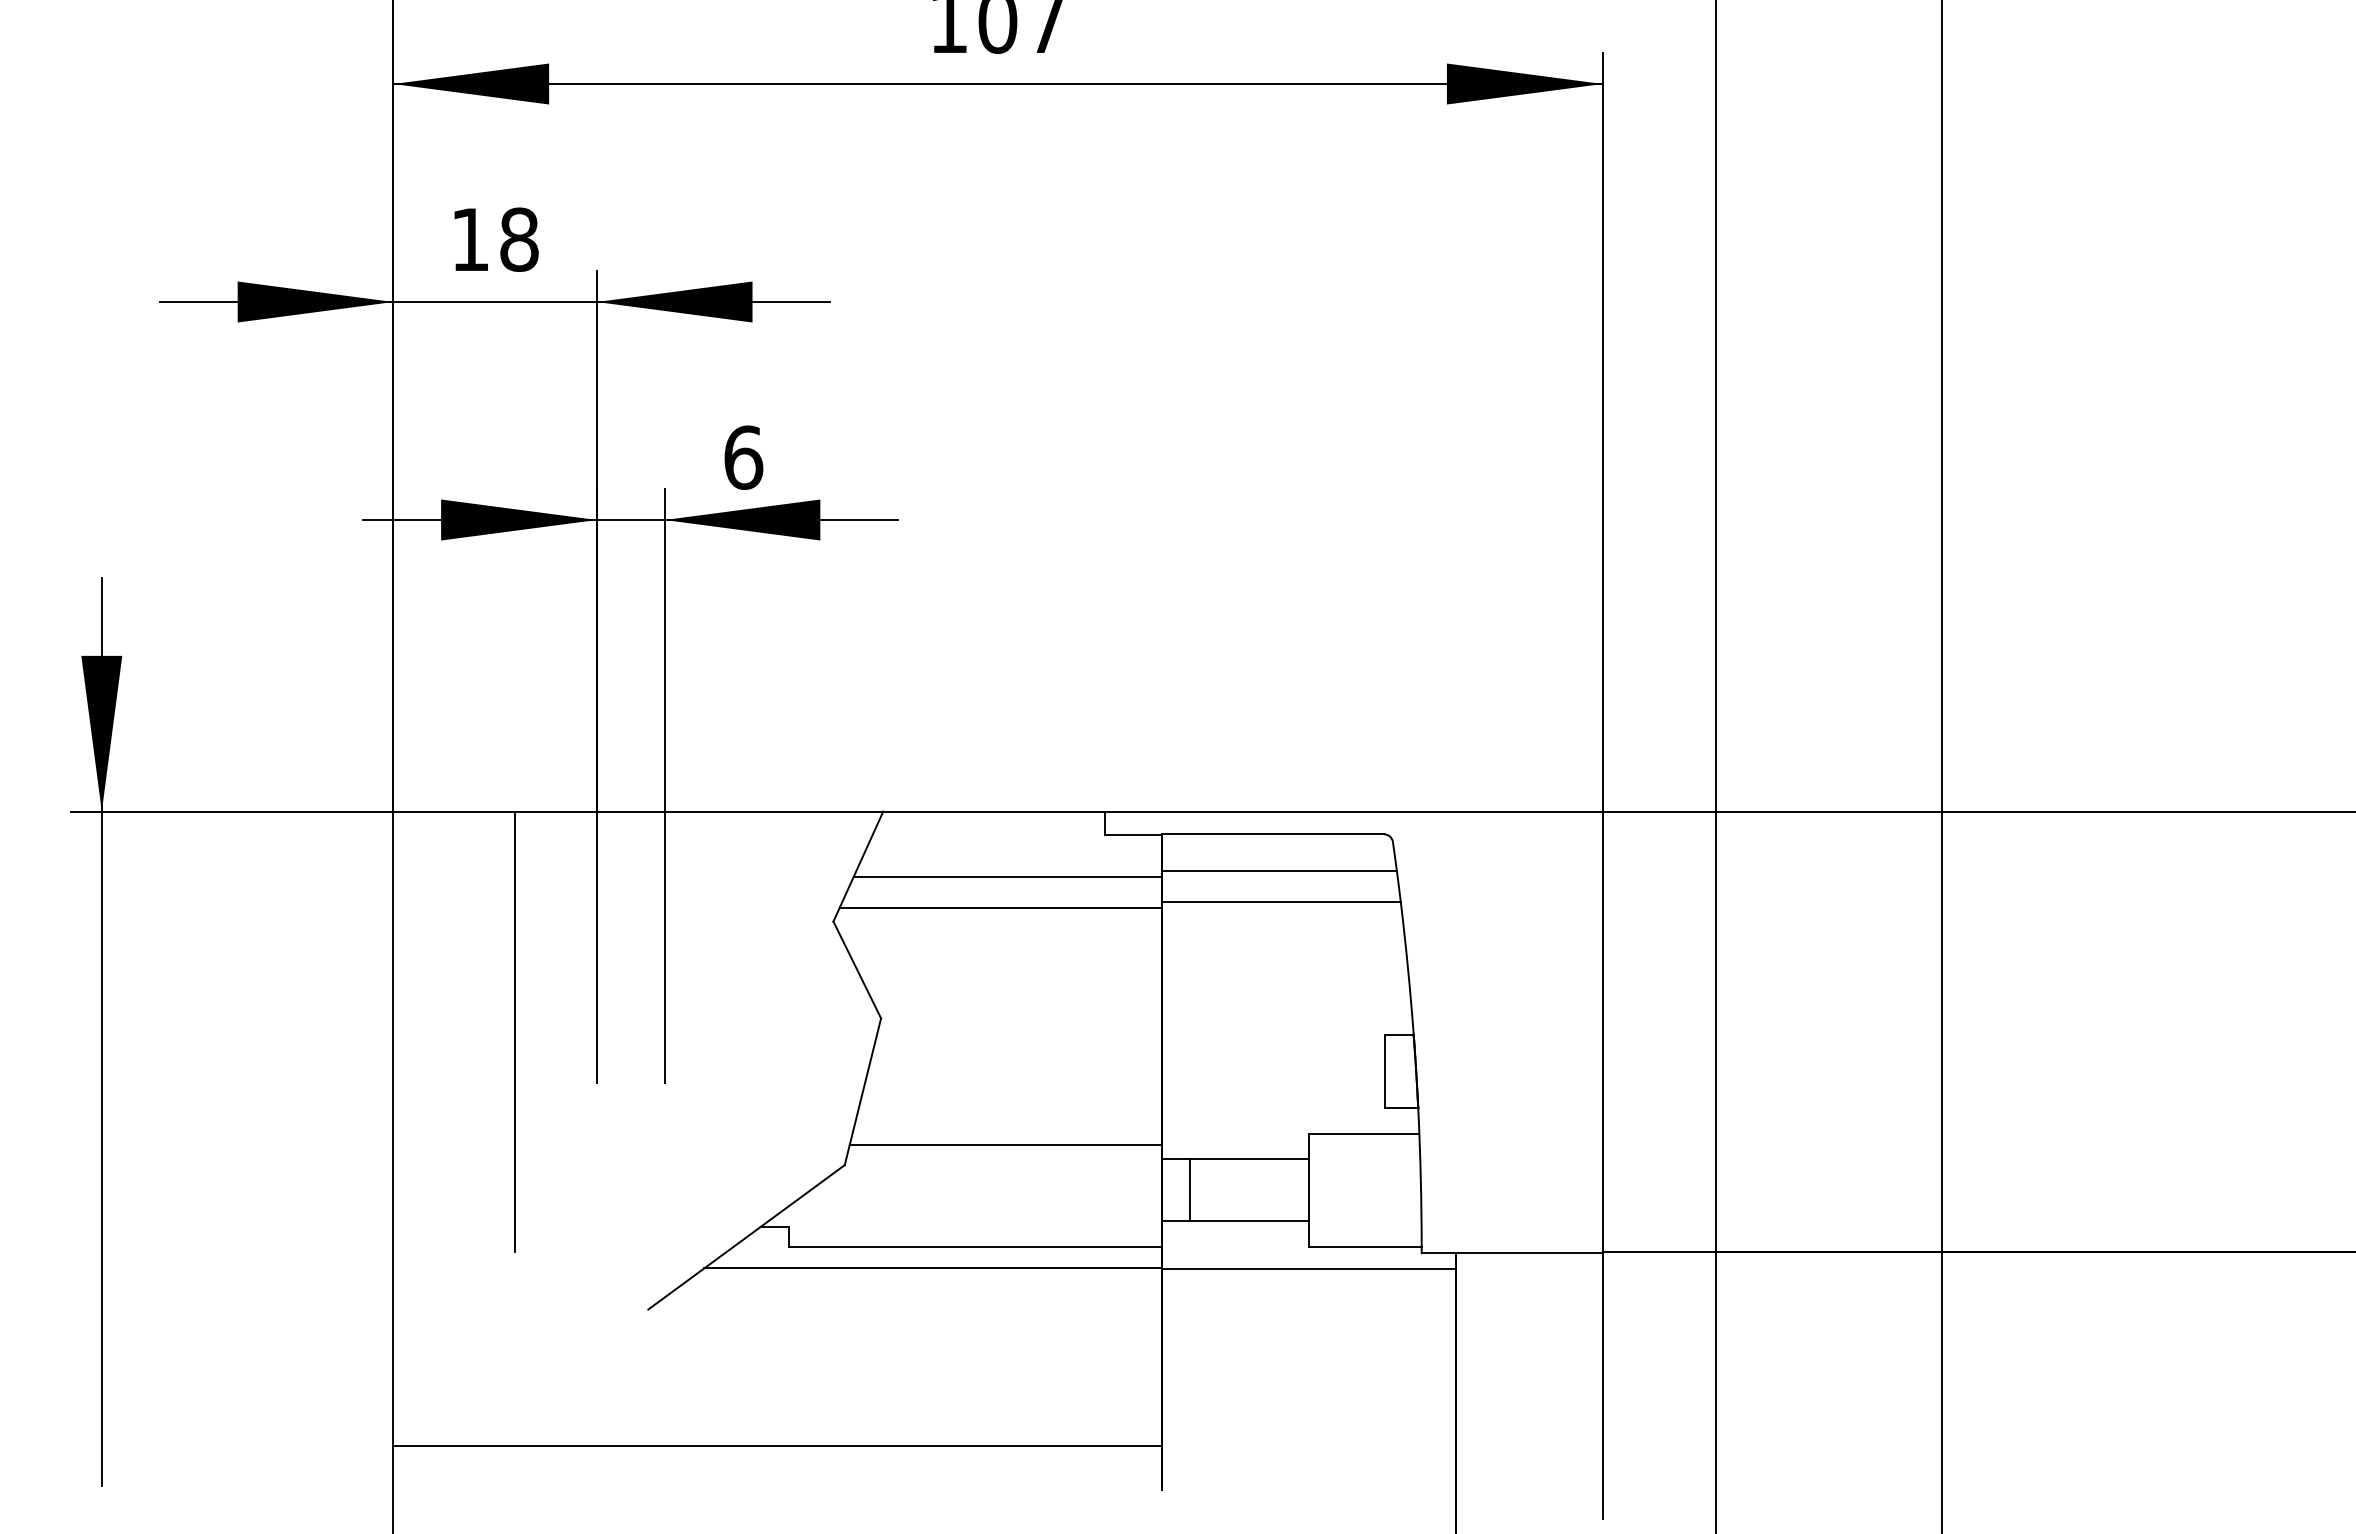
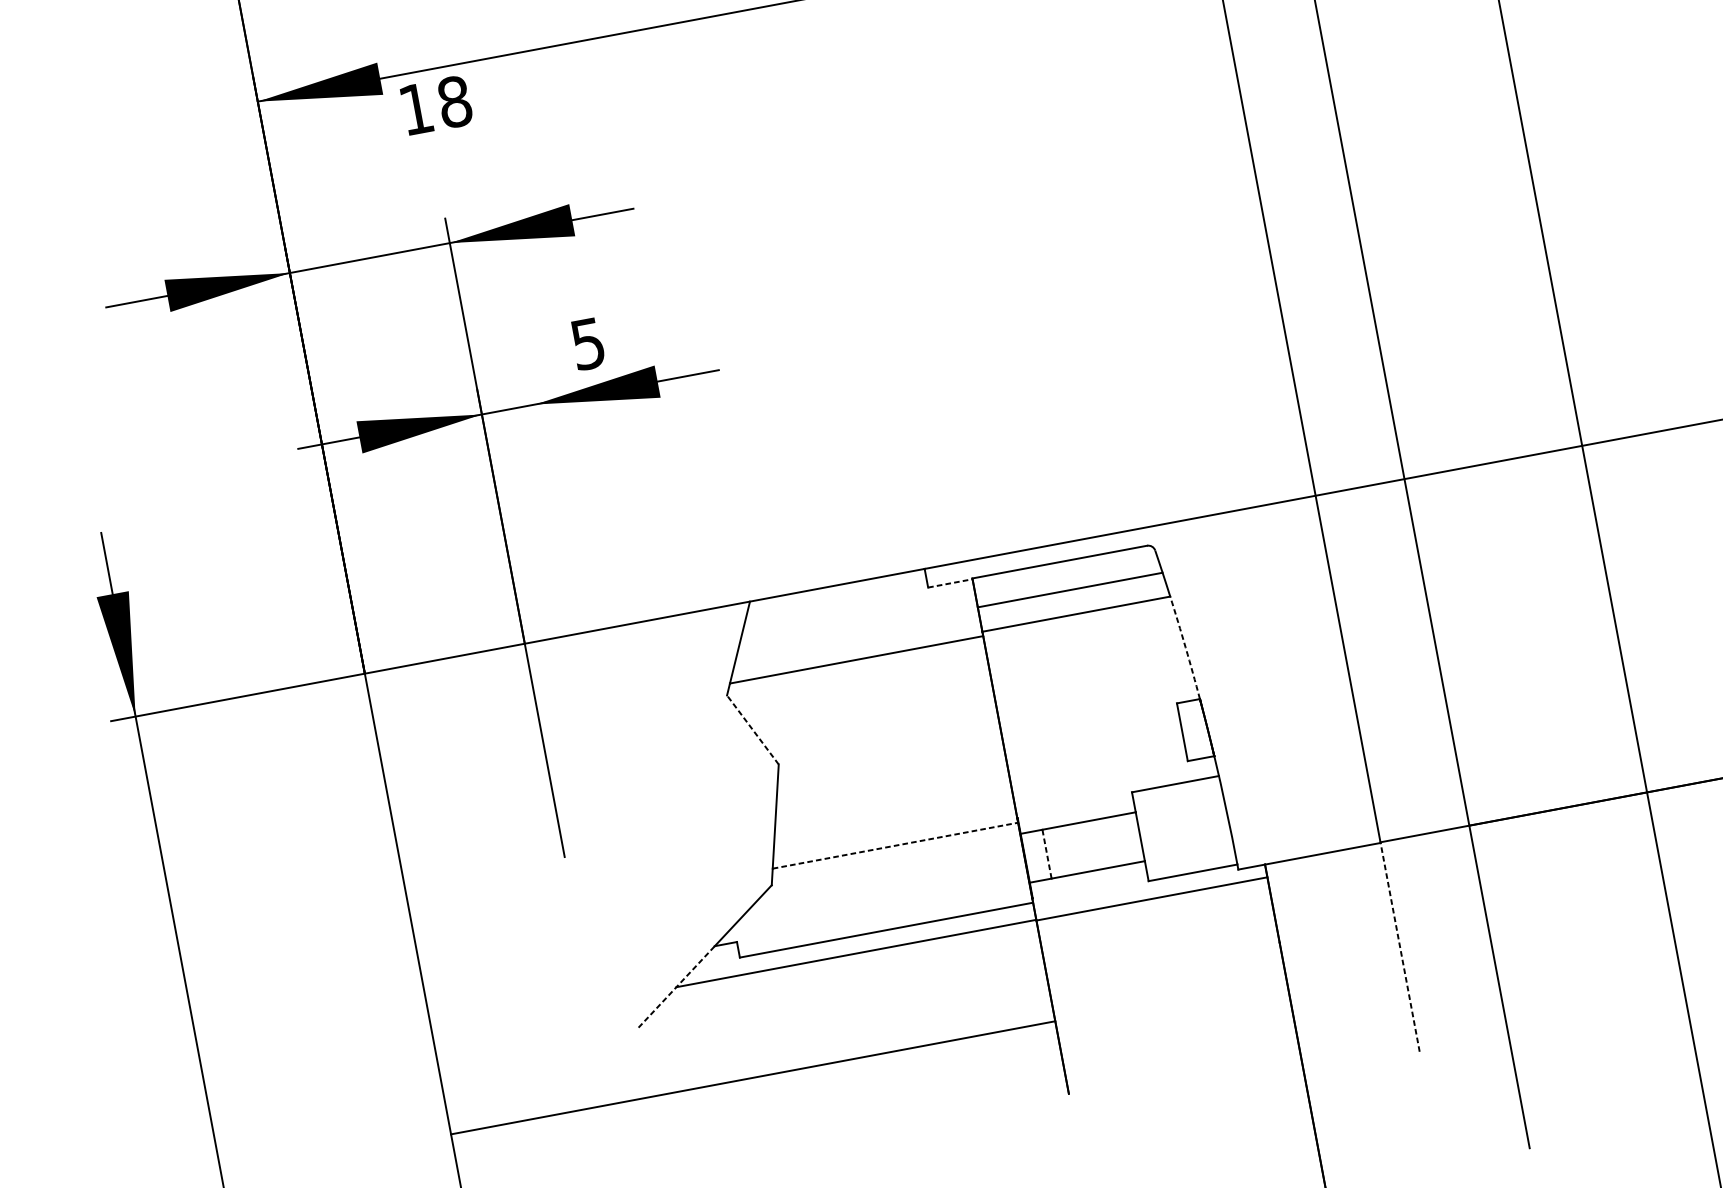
text: (496, 239) -> (436, 105), moved
text: (743, 457) -> (588, 343), 6 -> 5
line: (664, 785) -> (574, 613), removed
line: (1134, 835) -> (951, 583), solid -> dashed
line: (1007, 876) -> (857, 634), removed
arc: (1408, 968) -> (1186, 647), solid -> dashed
line: (857, 970) -> (753, 730), solid -> dashed
line: (515, 1031) -> (493, 828), removed
line: (1006, 1144) -> (895, 845), solid -> dashed
line: (1190, 1189) -> (1047, 853), solid -> dashed
line: (704, 1268) -> (676, 987), solid -> dashed
line: (1602, 1385) -> (1399, 947), solid -> dashed
line: (777, 1446) -> (753, 1077), moved

